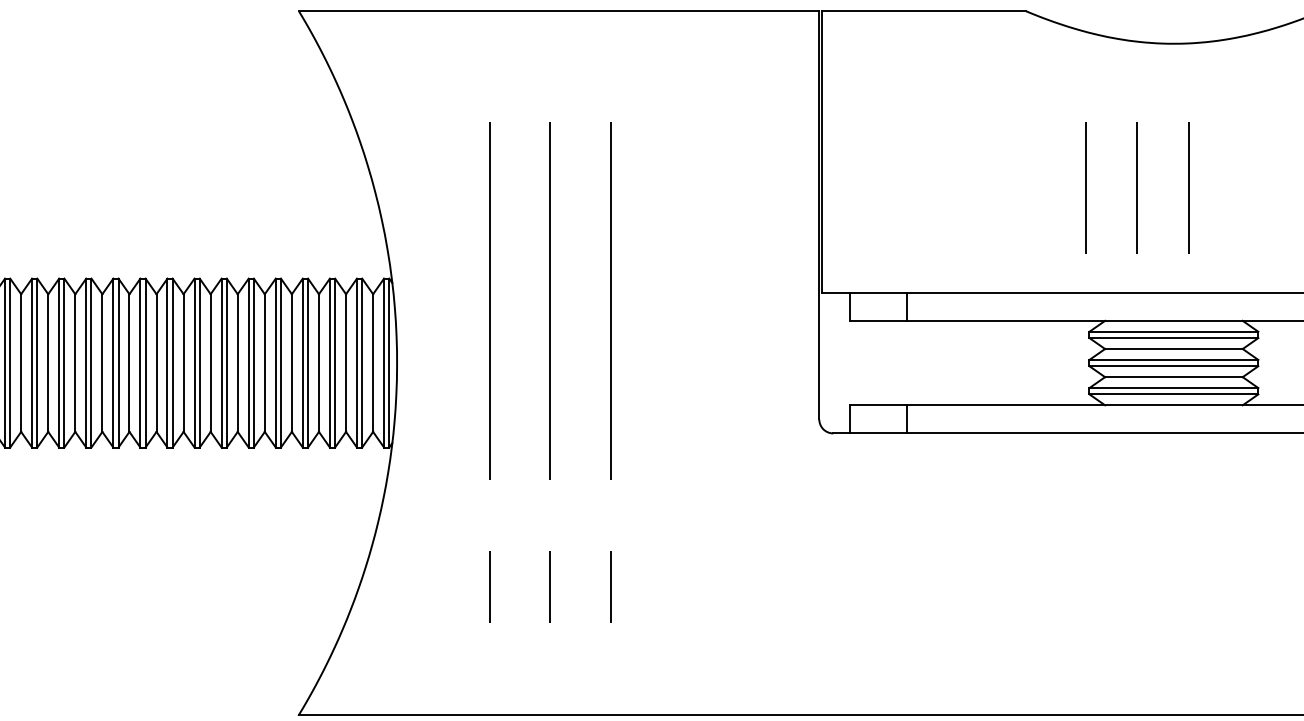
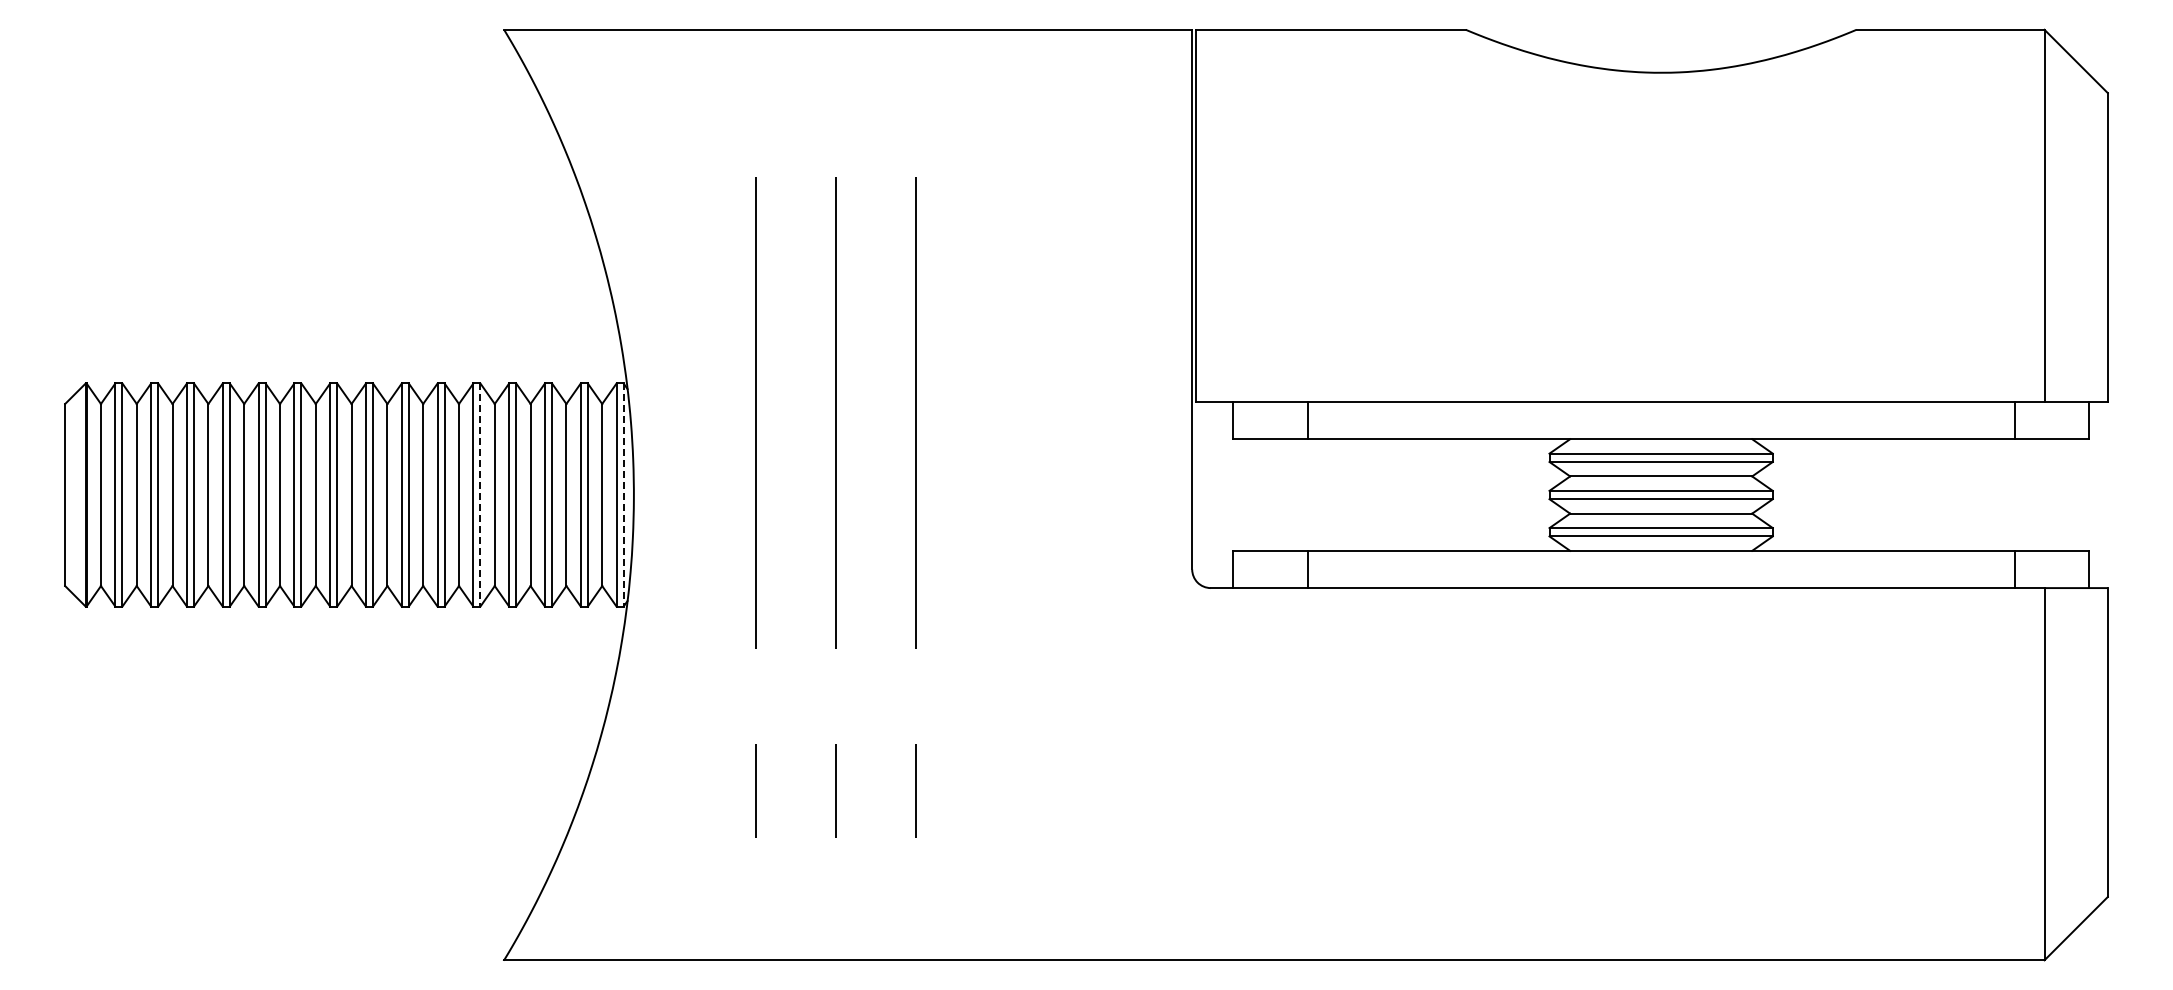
line: (1085, 187) -> (1544, 263), removed
line: (1137, 187) -> (1612, 263), removed
line: (1189, 187) -> (1681, 263), removed
line: (281, 363) -> (480, 495), solid -> dashed
line: (389, 363) -> (623, 495), solid -> dashed

